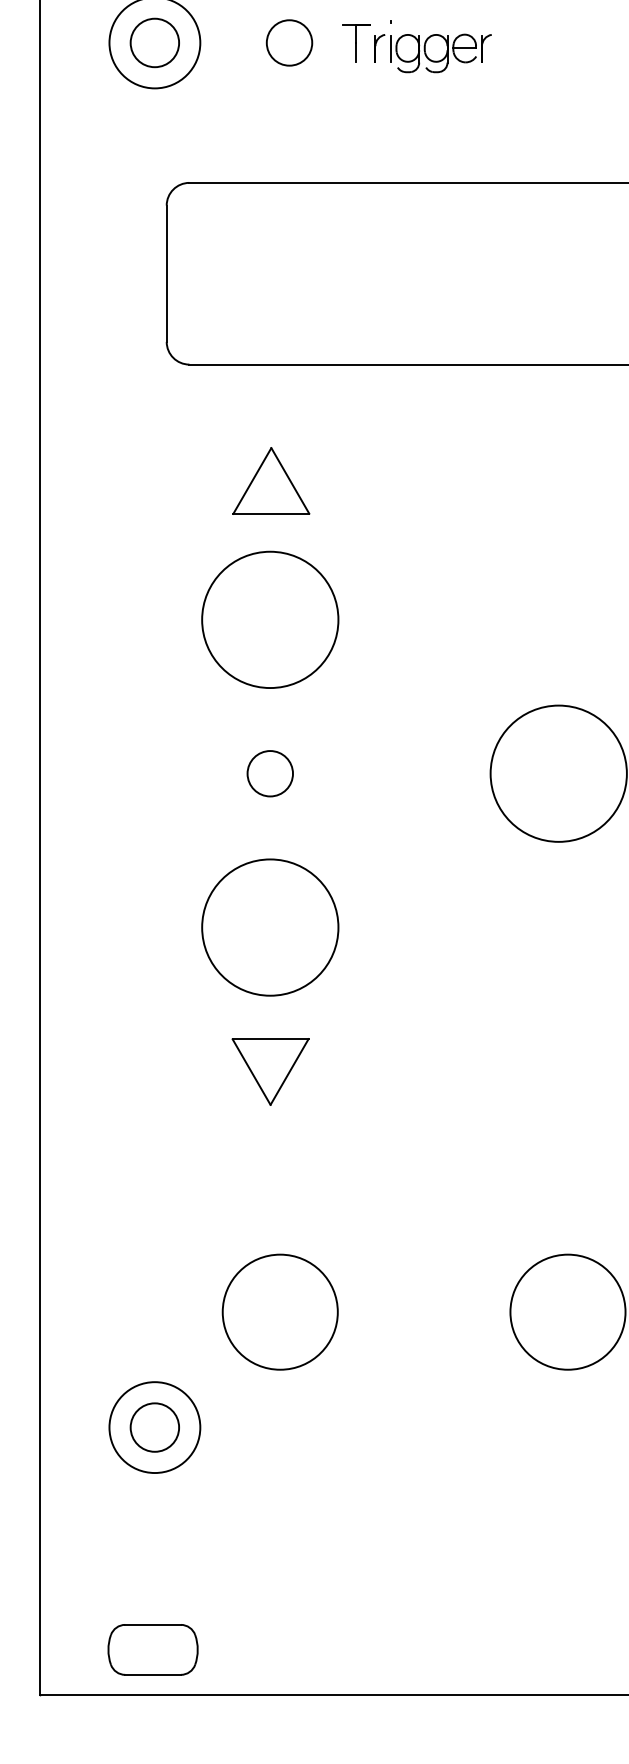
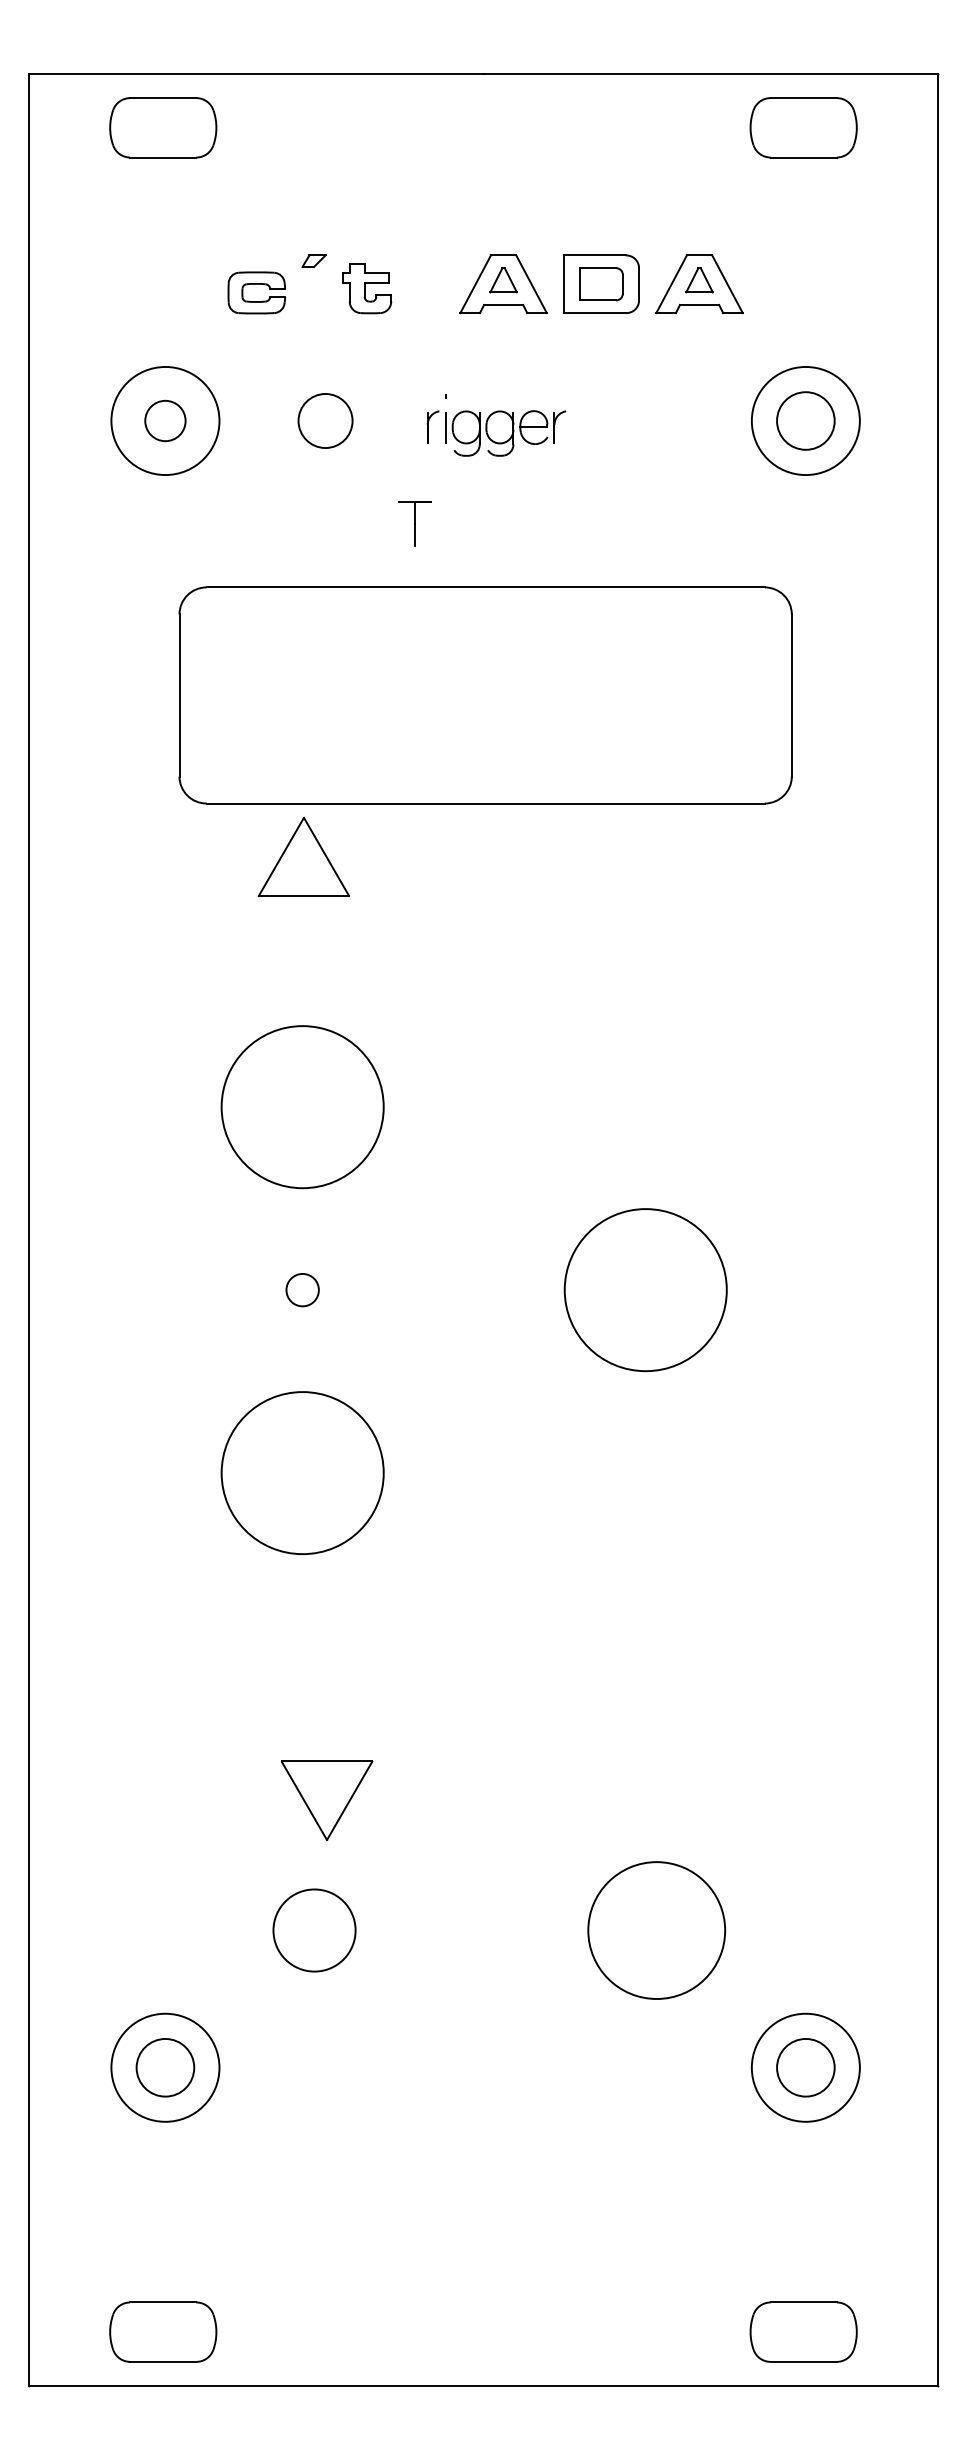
circle: (154, 42) -> (165, 420), size x0.7
part: (355, 42) -> (414, 523), moved
part: (270, 480) -> (303, 856), moved
circle: (270, 774) -> (302, 1290), size x0.6
part: (270, 1071) -> (326, 1800), moved
circle: (280, 1312) -> (314, 1930), size x0.6

